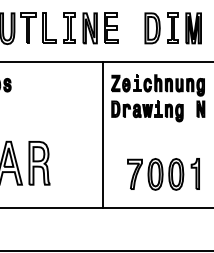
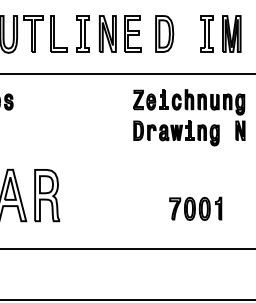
part: (152, 28) -> (164, 34), moved
line: (102, 134) -> (122, 161), removed
part: (163, 174) -> (195, 208), size x0.6

